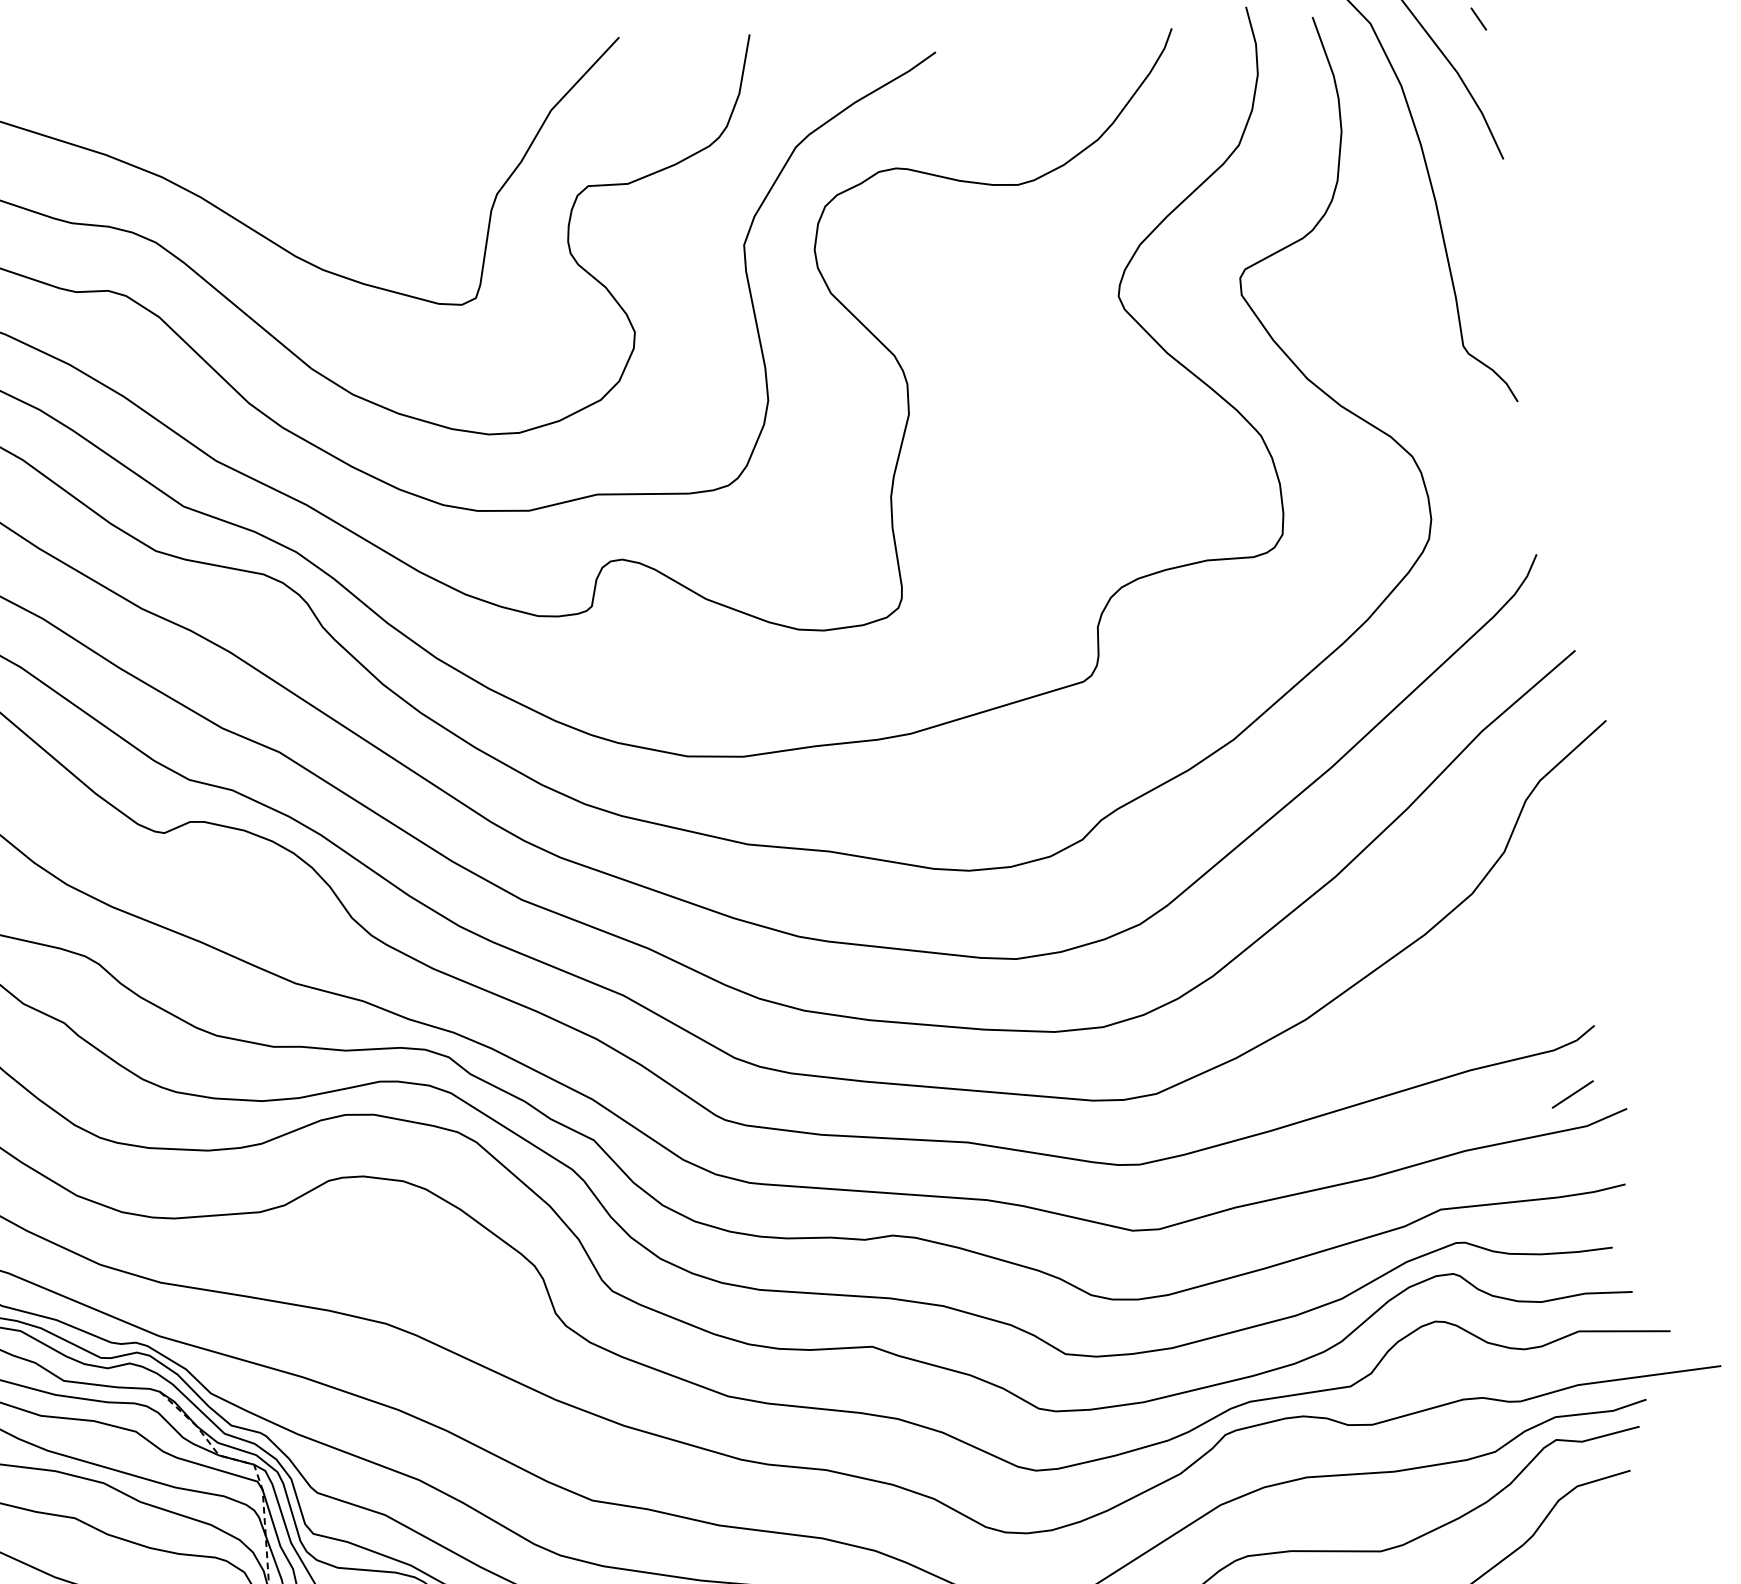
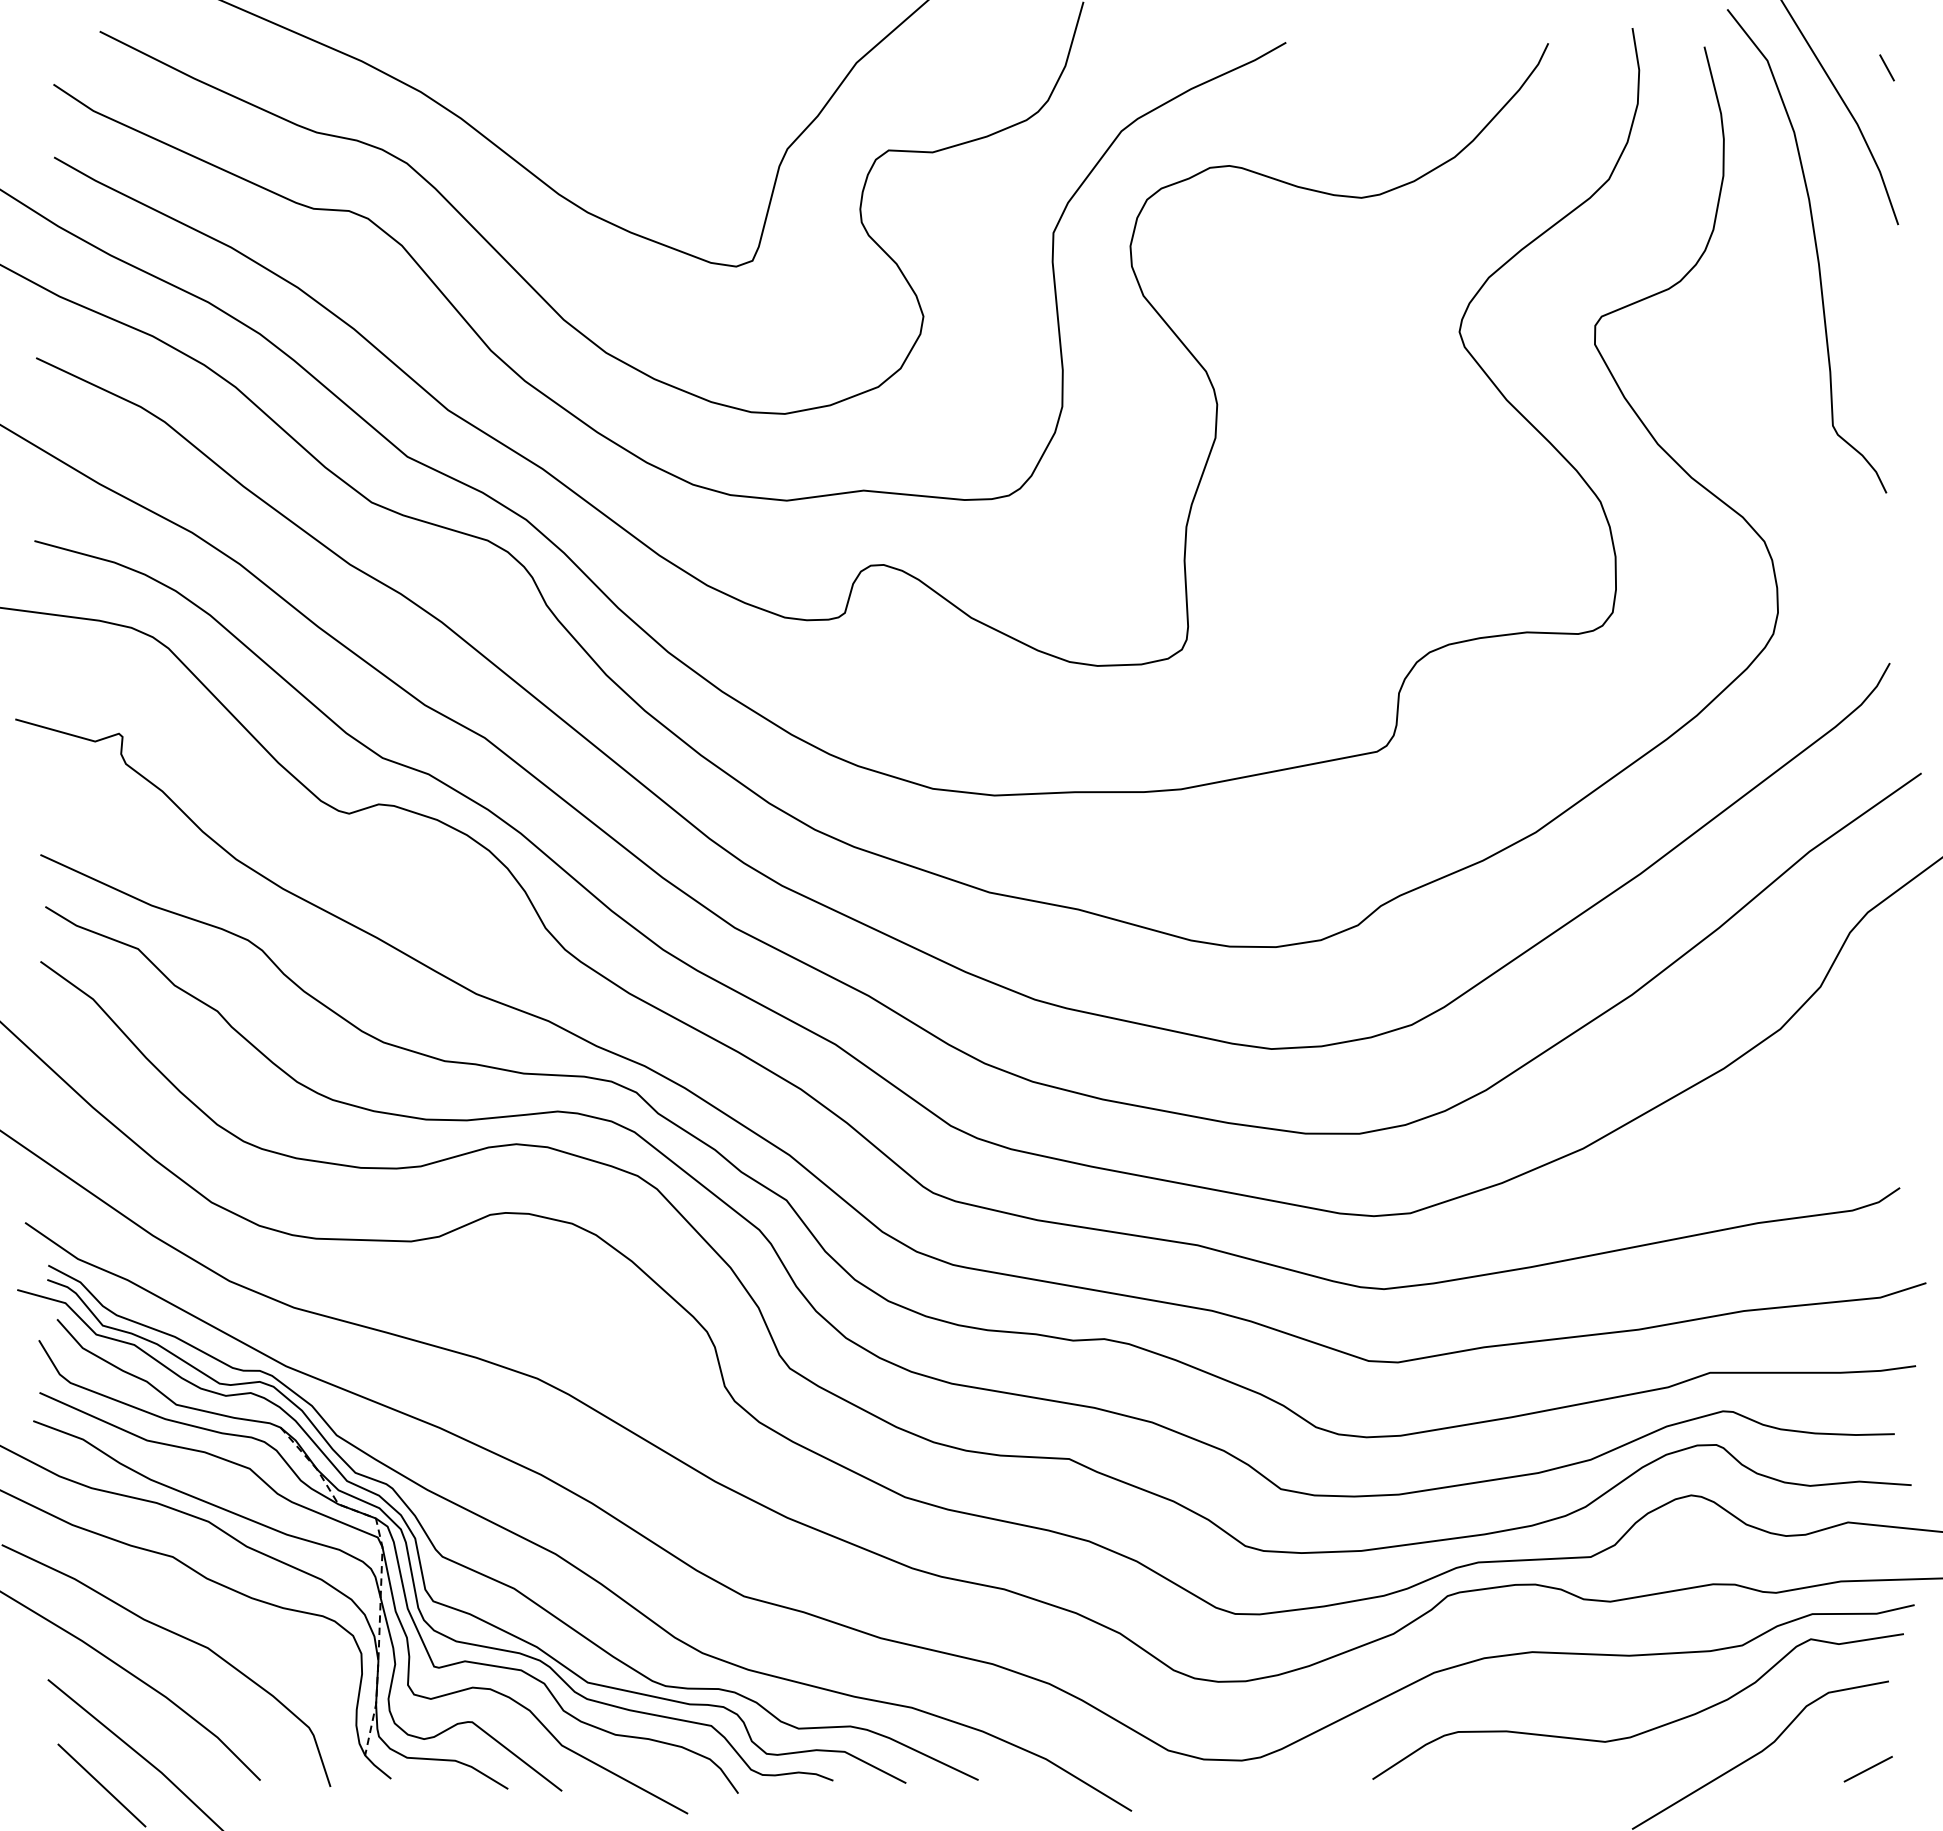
line: (1572, 1094) -> (1867, 1769), moved

